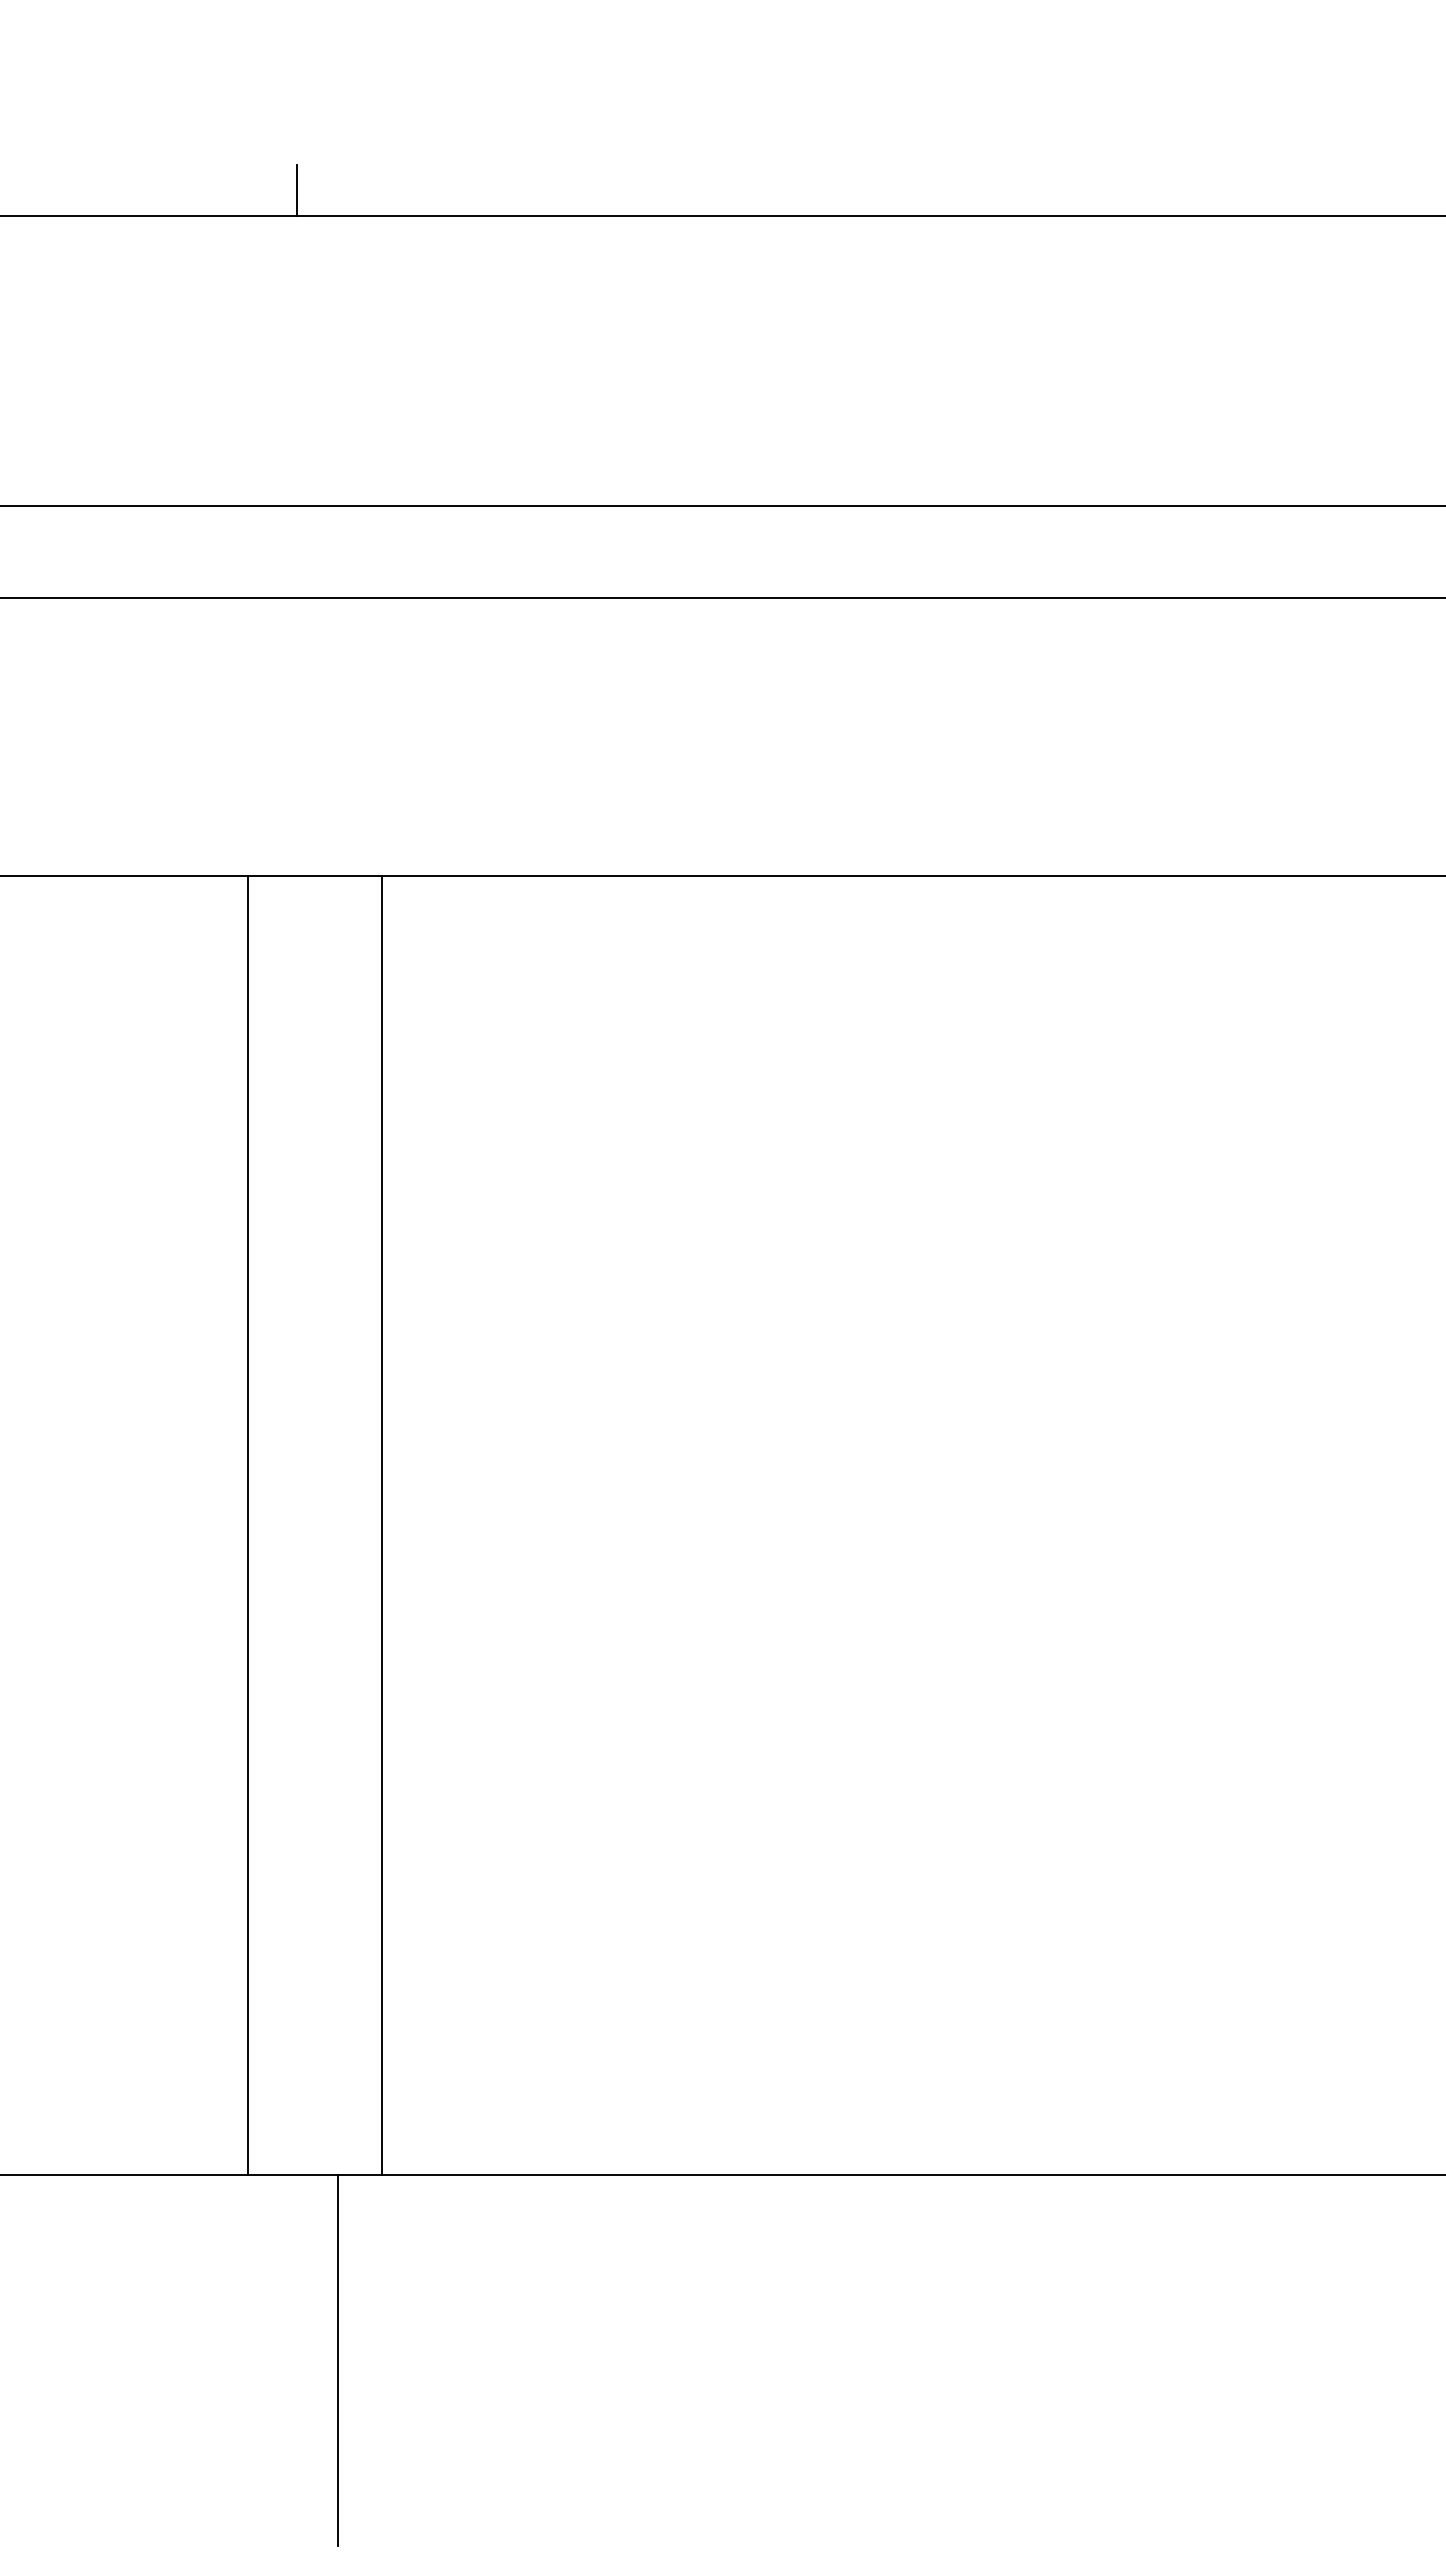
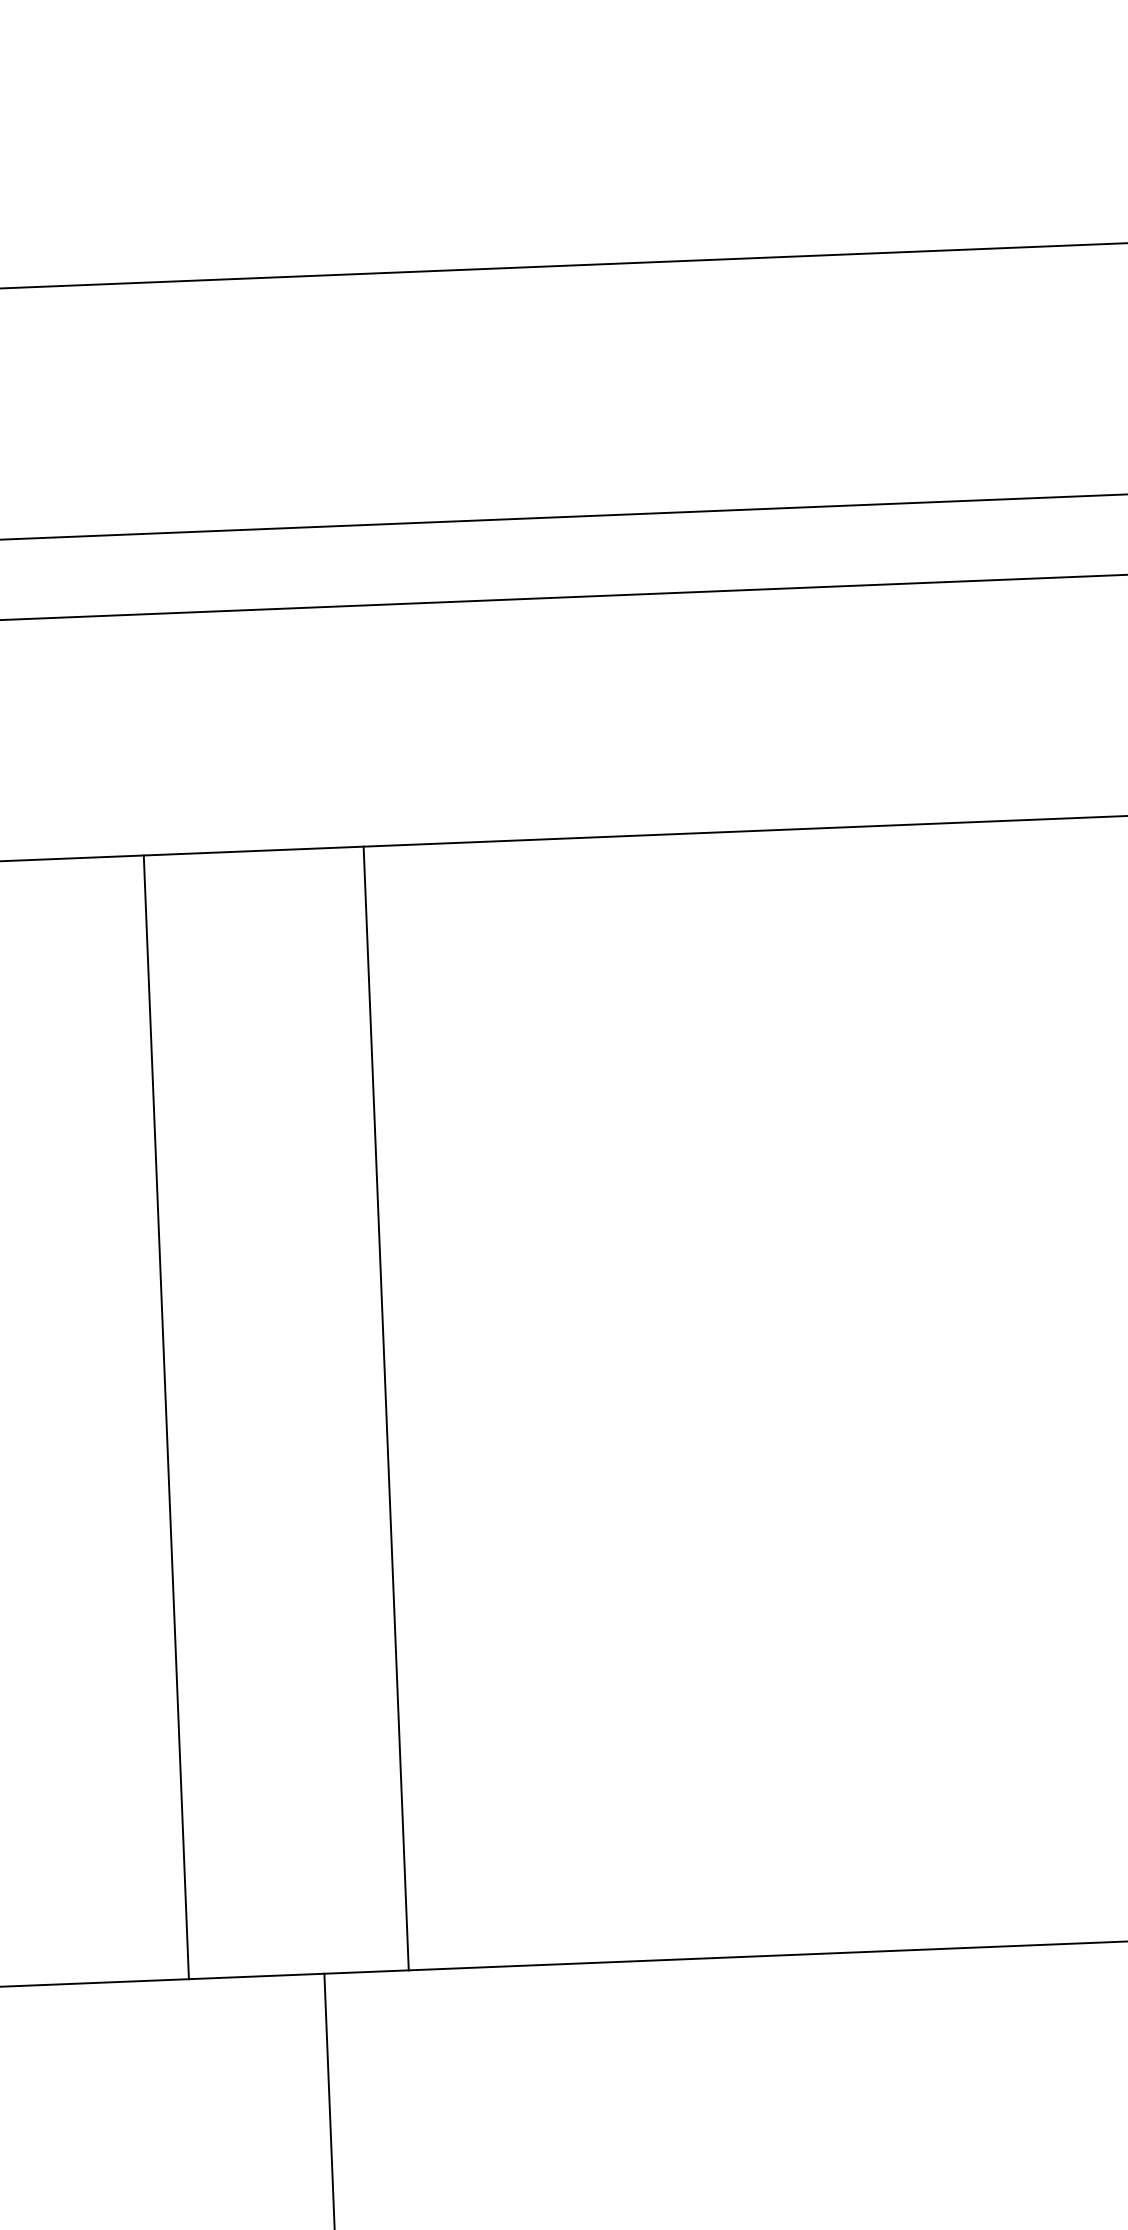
line: (297, 190) -> (220, 257), removed
line: (247, 1525) -> (166, 1417), moved
line: (381, 1525) -> (385, 1408), moved

